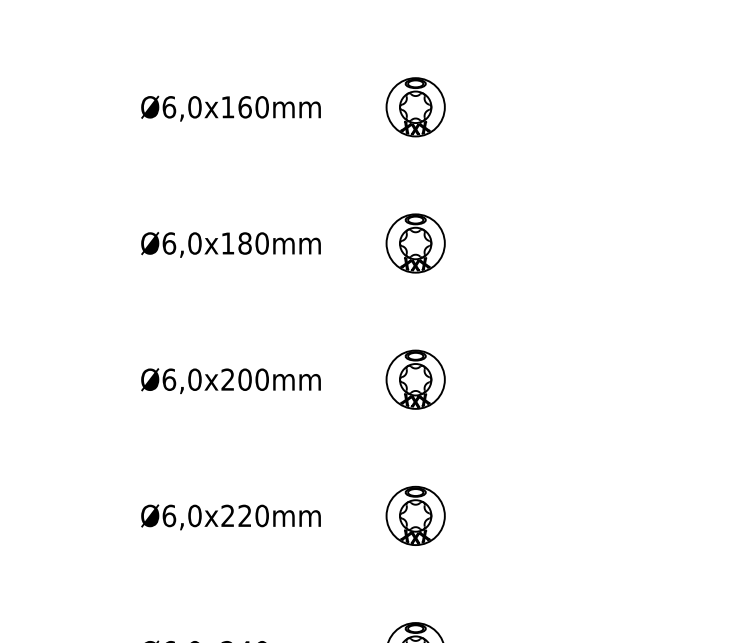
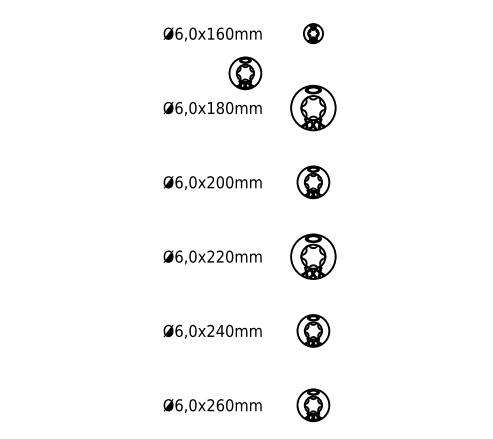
part: (415, 106) -> (313, 33), size x0.6
part: (291, 180) -> (245, 73), added
part: (415, 242) -> (313, 107), size x1.4
part: (415, 515) -> (313, 256), size x1.4

